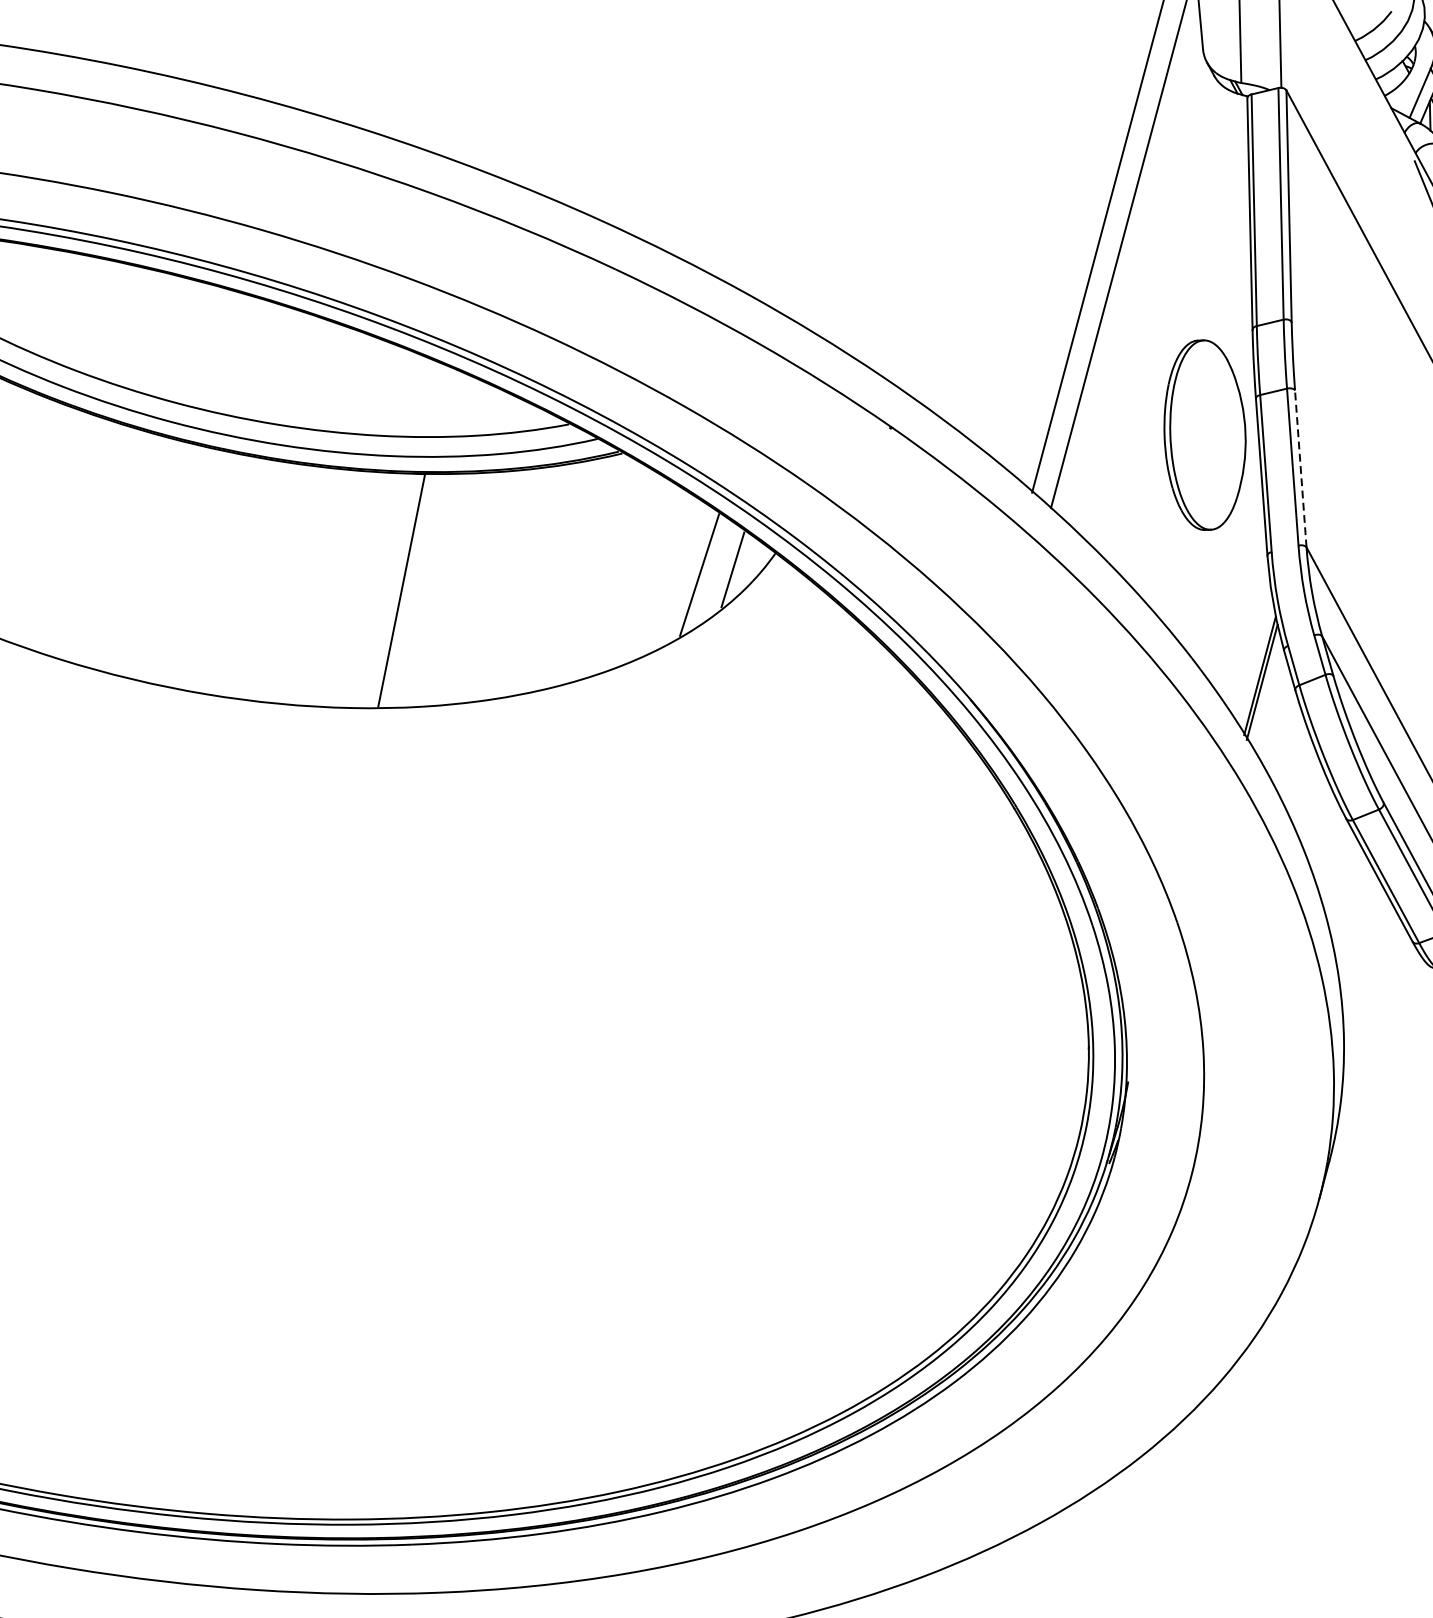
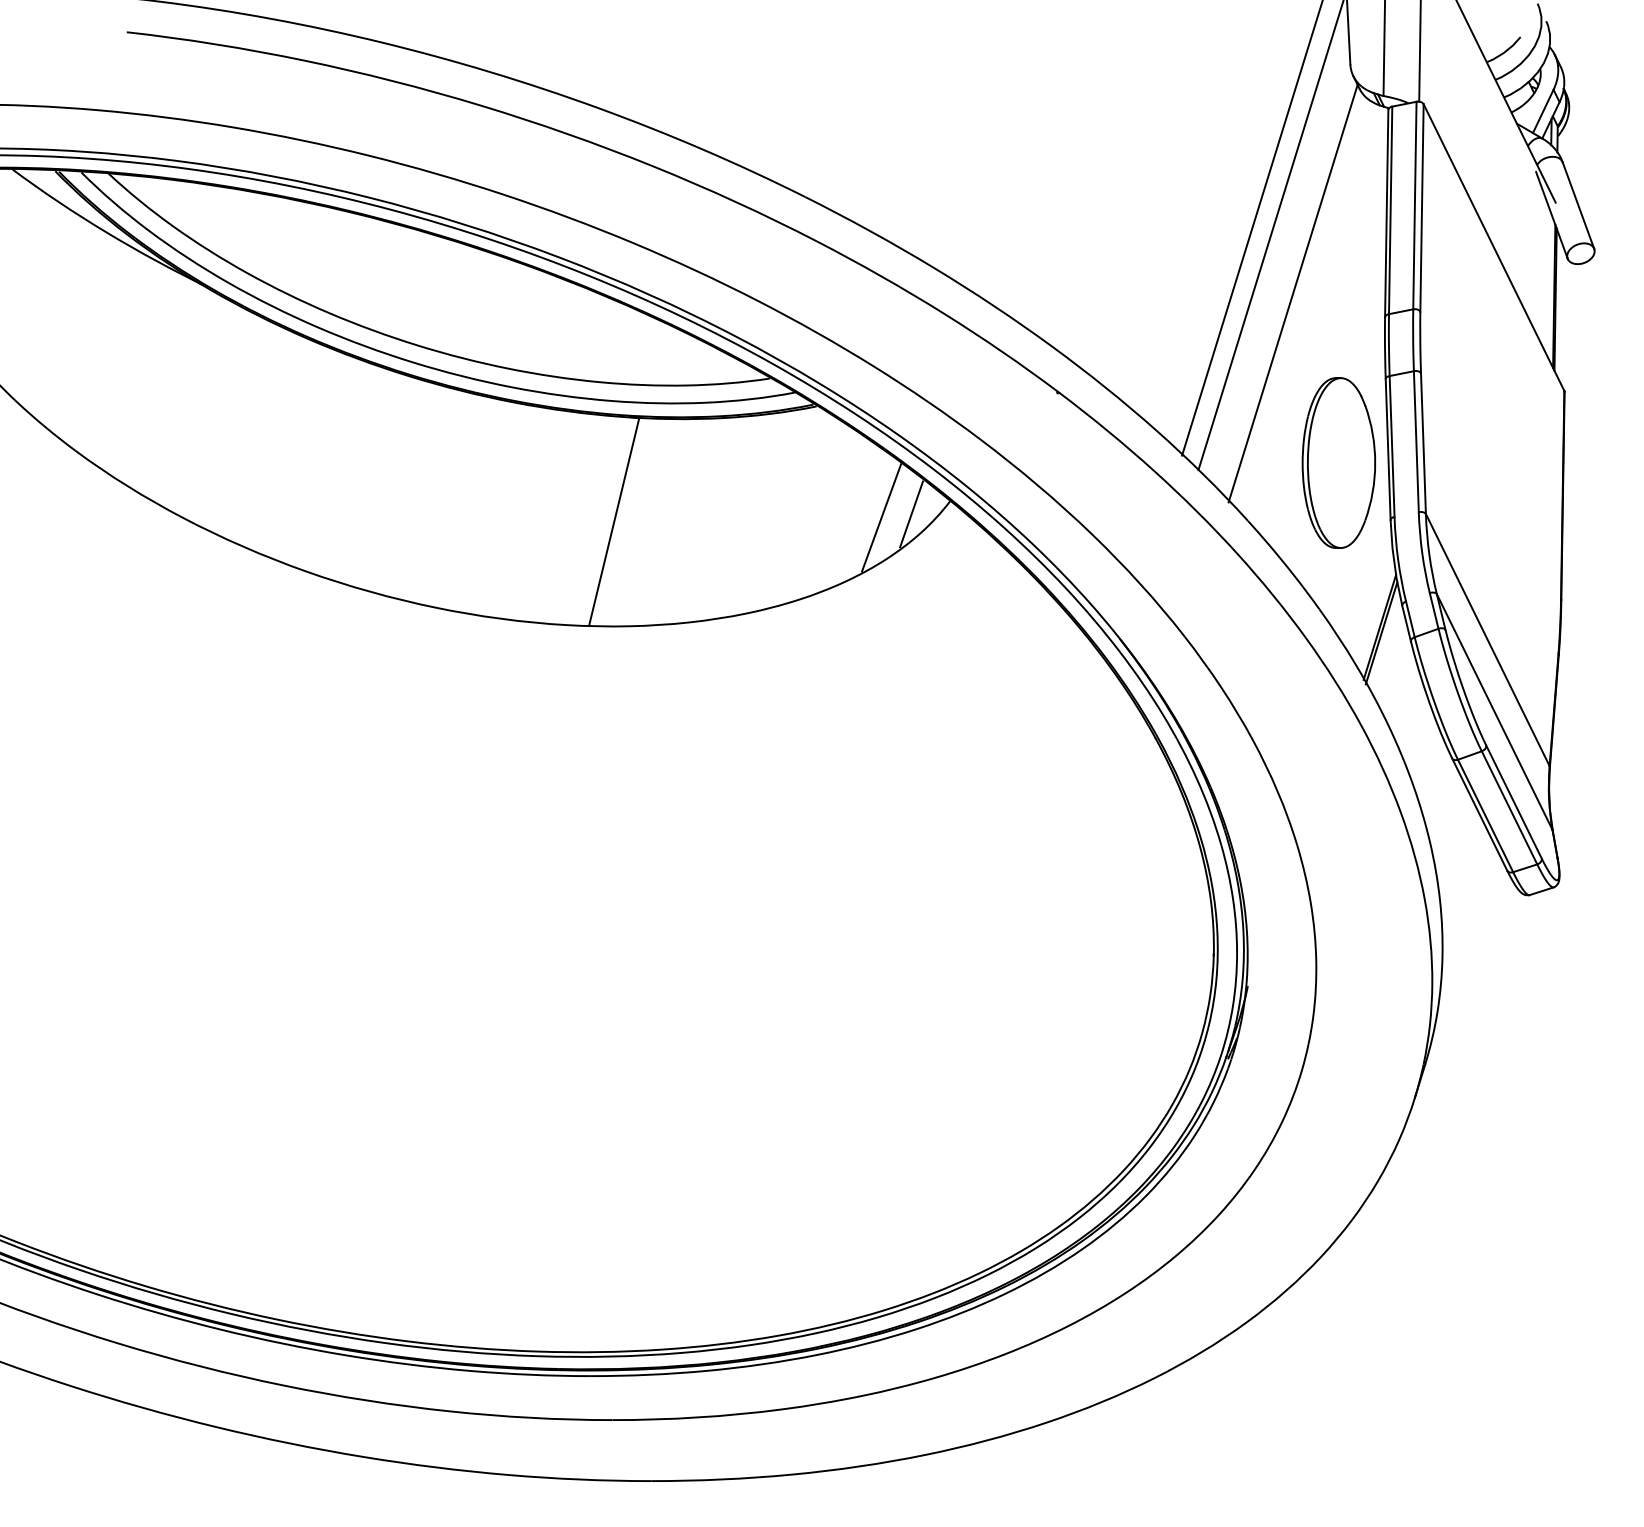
line: (1148, 307) -> (1292, 293), added
part: (1204, 434) -> (1338, 462), moved
line: (1300, 468) -> (1423, 443), dashed -> solid

